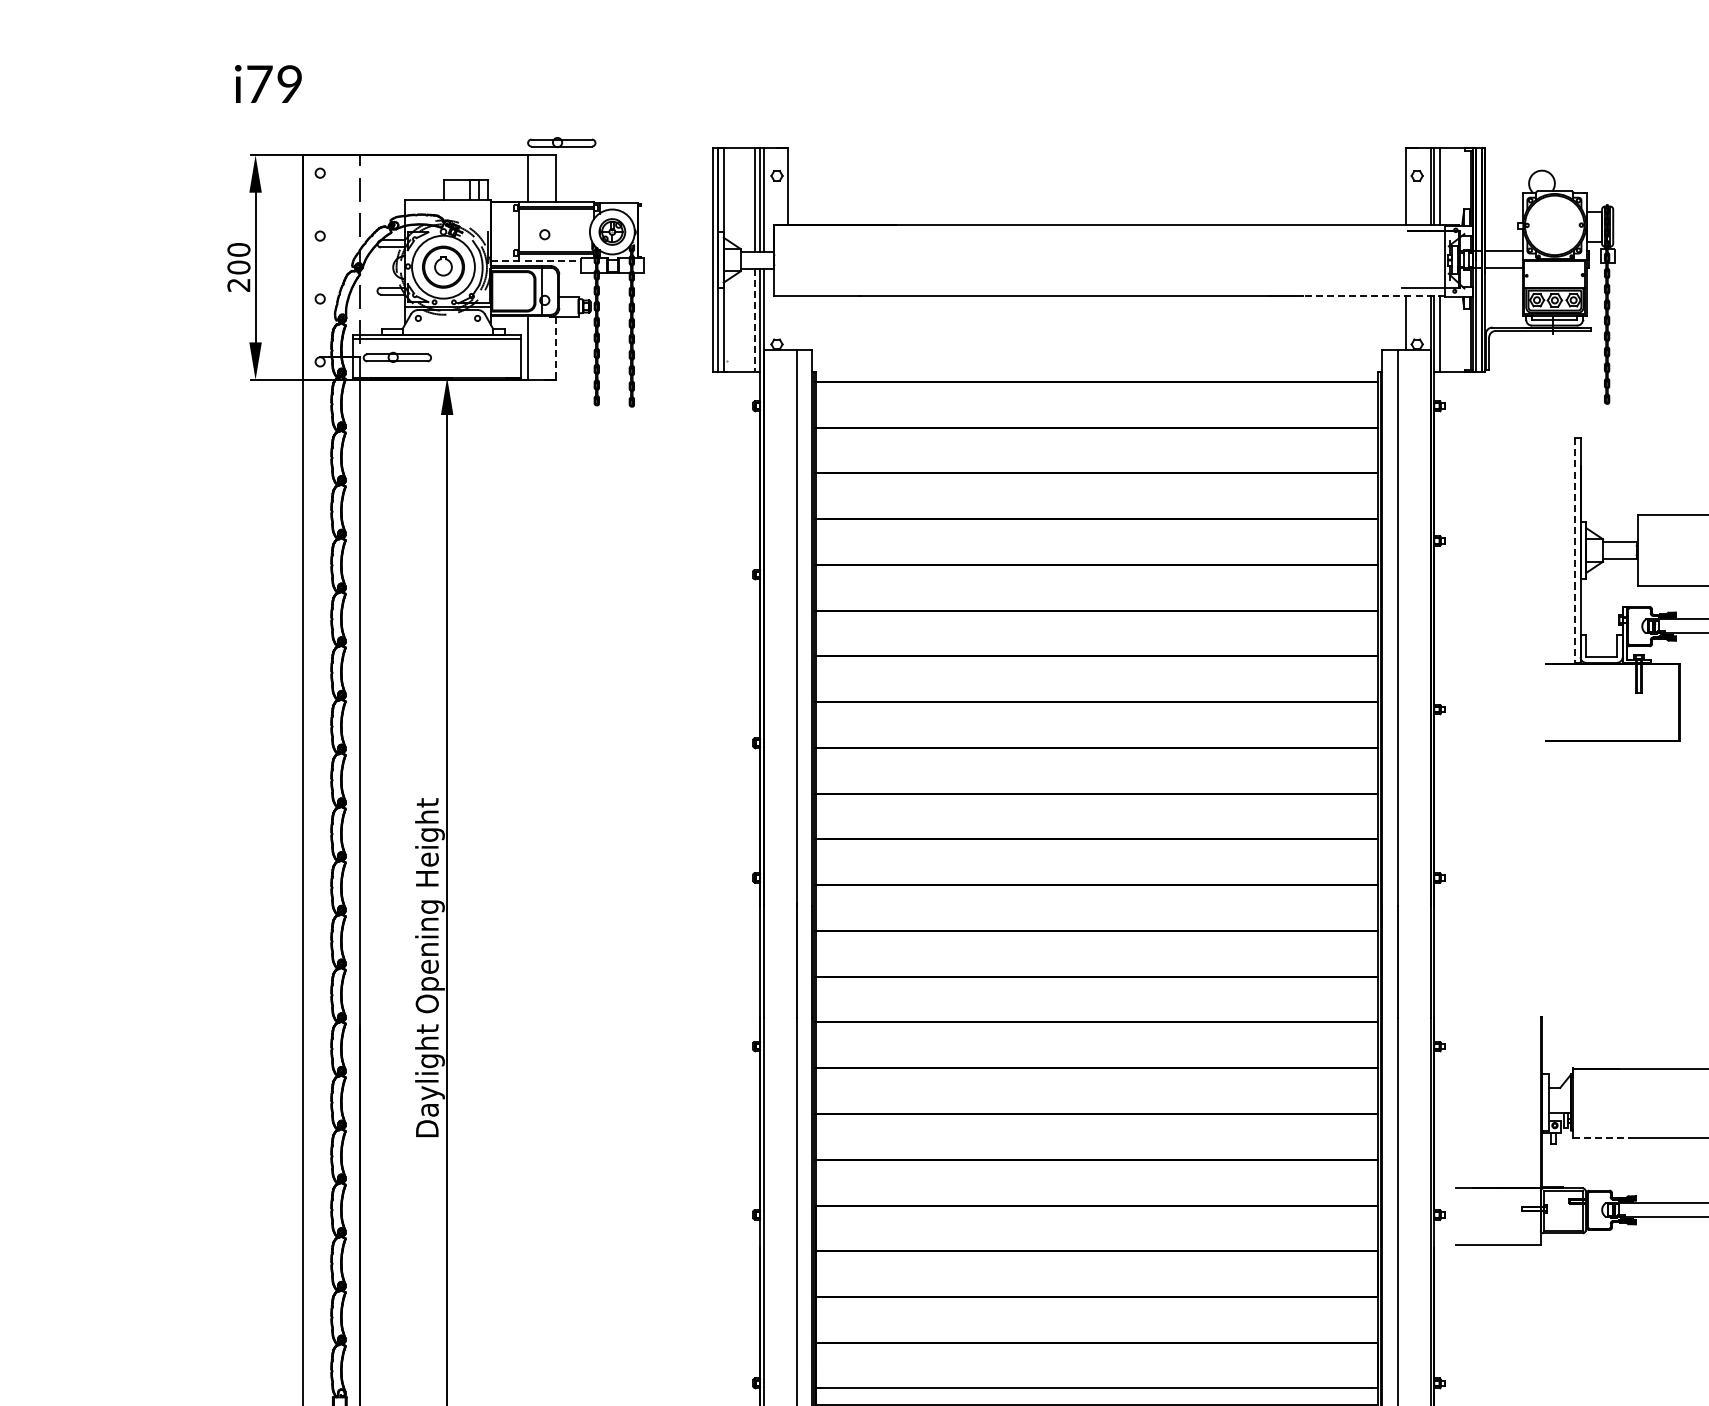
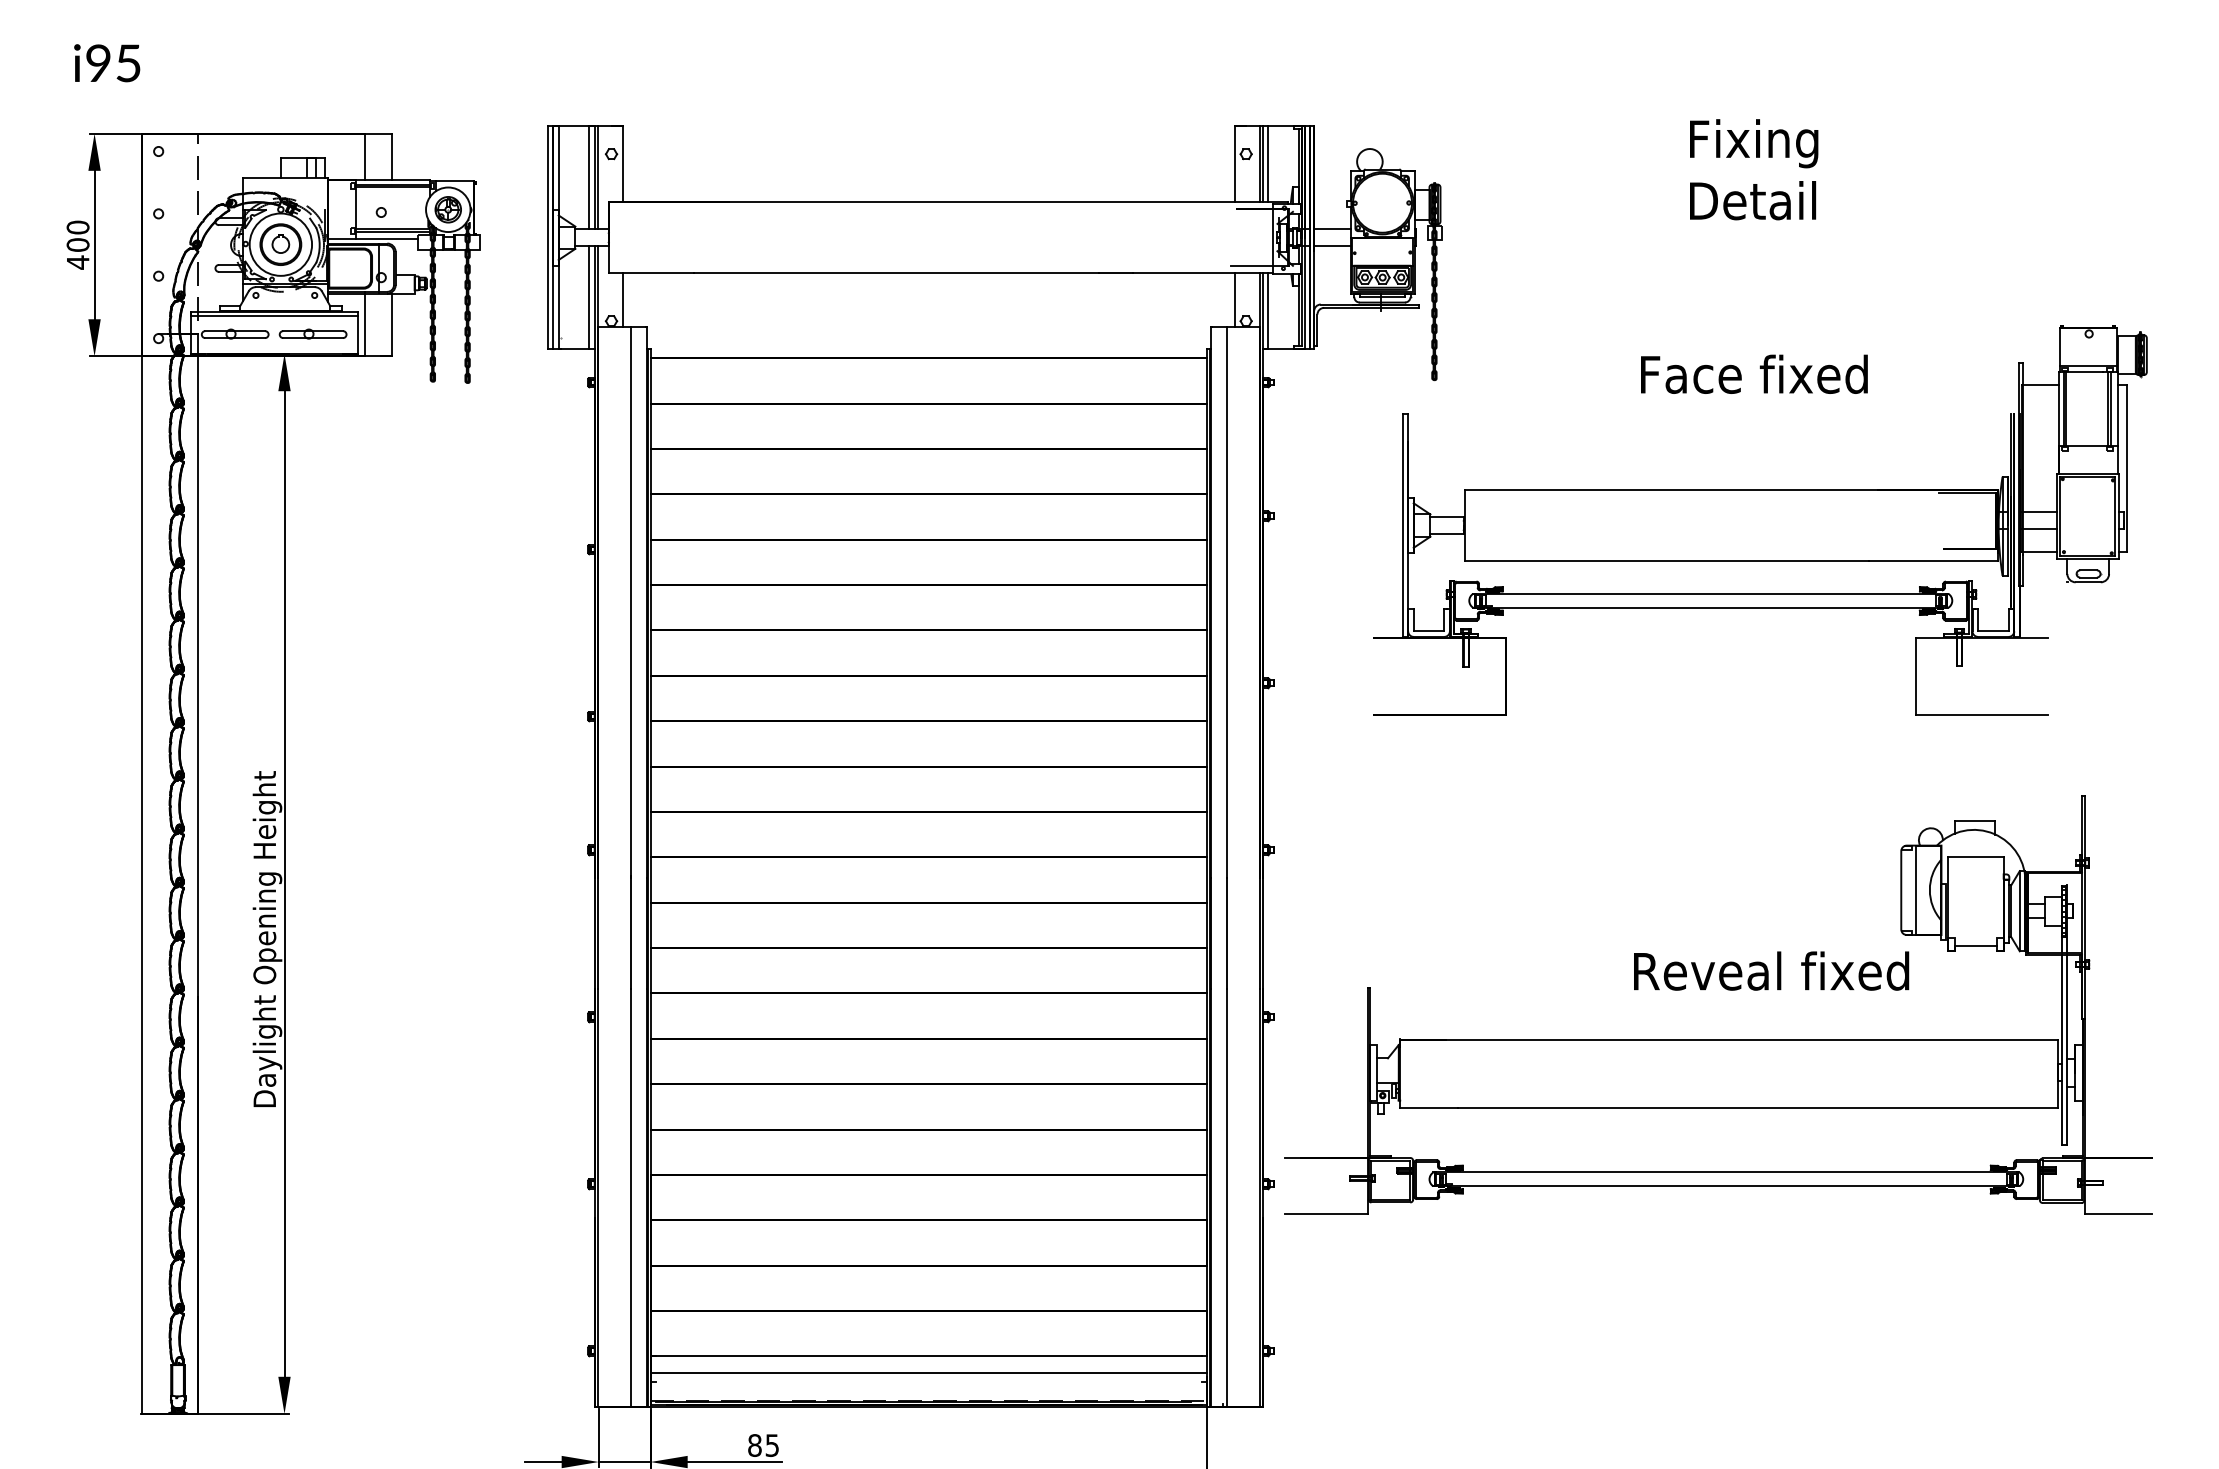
text: (274, 84) -> (113, 63), i79 -> i95
part: (561, 141) -> (312, 333), moved
line: (535, 260) -> (372, 238), dashed -> solid
text: (238, 285) -> (77, 262), 200 -> 400
line: (1373, 296) -> (1202, 273), dashed -> solid
line: (754, 321) -> (589, 298), dashed -> solid
line: (788, 322) -> (622, 299), added
line: (556, 348) -> (392, 325), dashed -> solid
line: (1574, 551) -> (1402, 526), dashed -> solid
line: (1602, 1138) -> (1429, 1108), dashed -> solid

